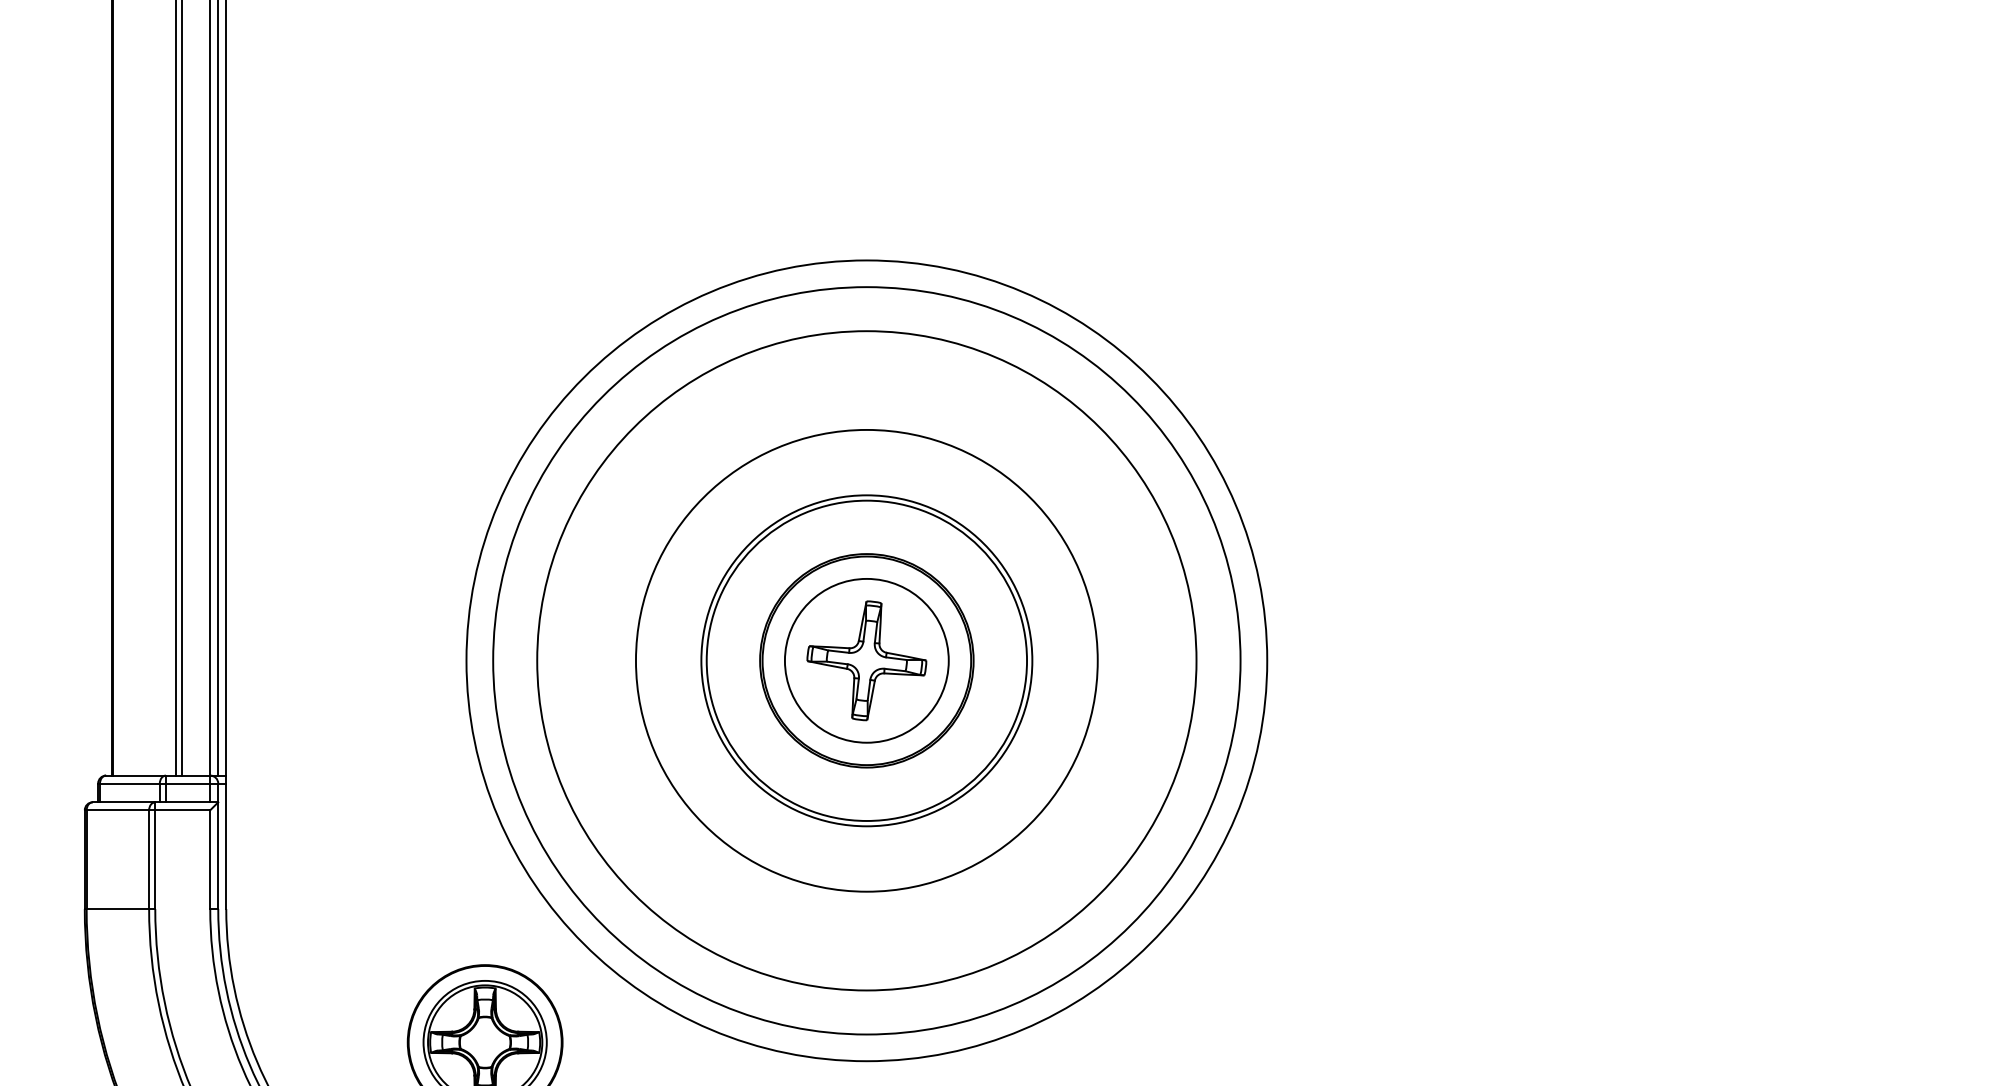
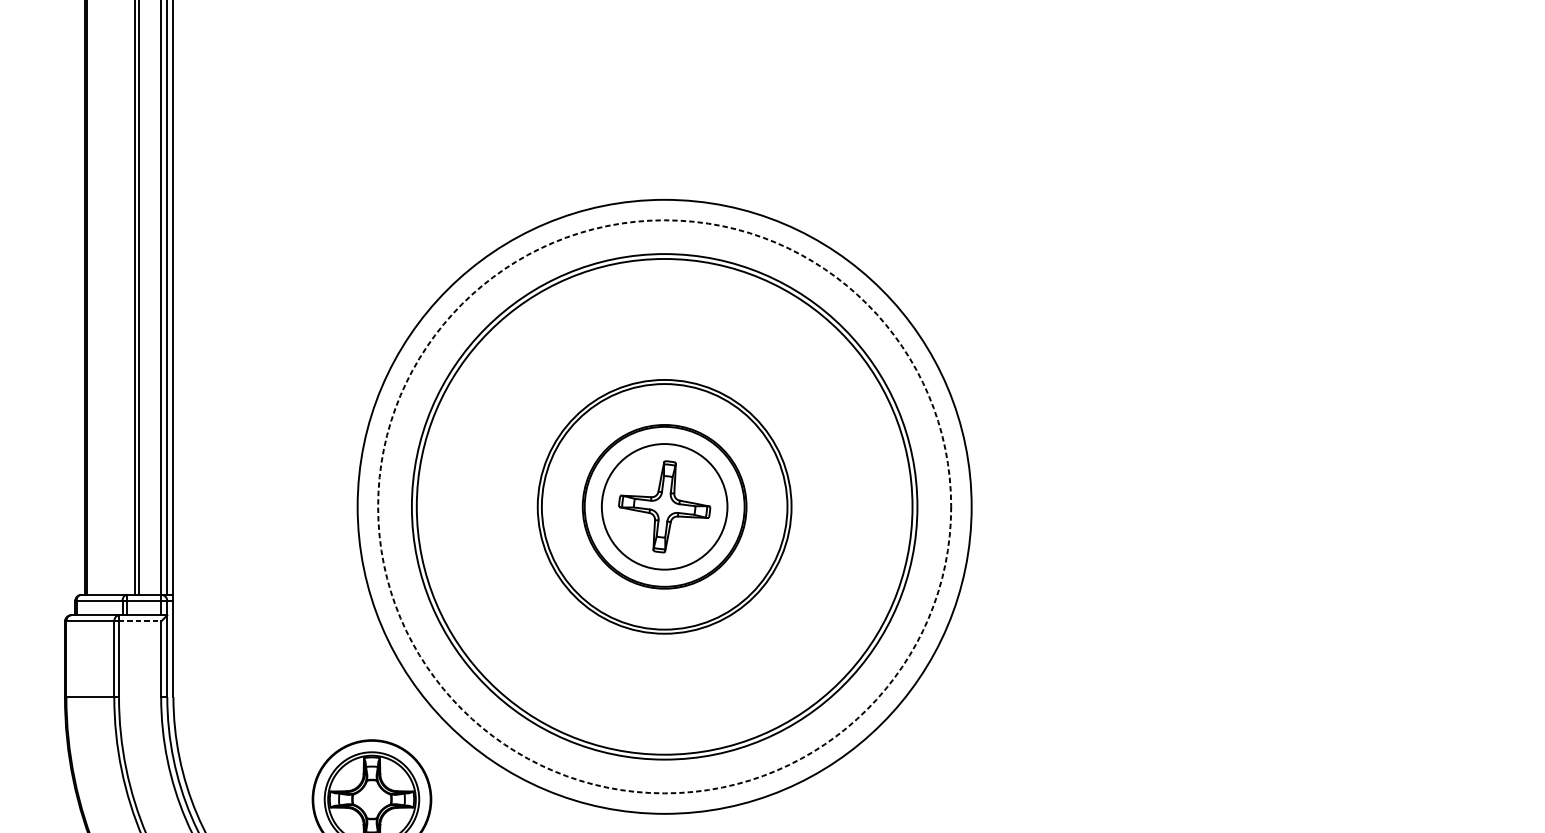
circle: (866, 660) -> (664, 506), size x1.4
circle: (866, 660) -> (664, 506), solid -> dashed
line: (183, 810) -> (140, 621), solid -> dashed

